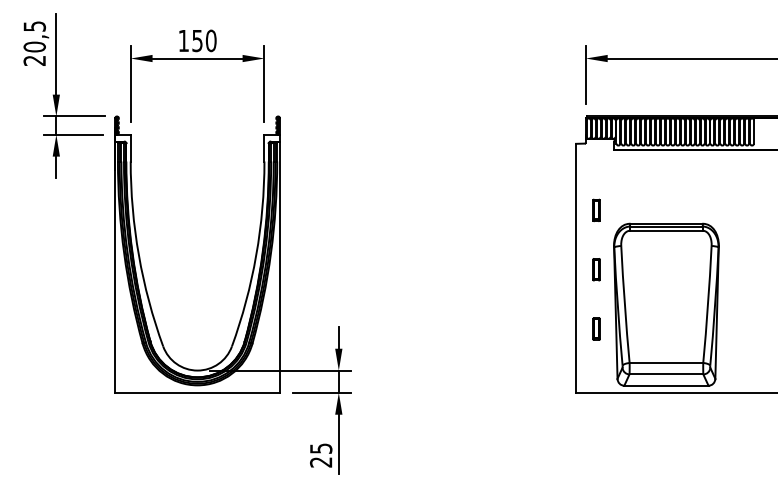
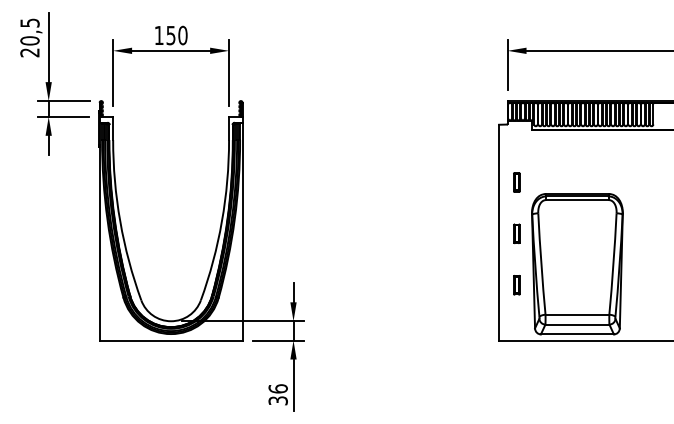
text: (320, 455) -> (277, 394), 25 -> 36

